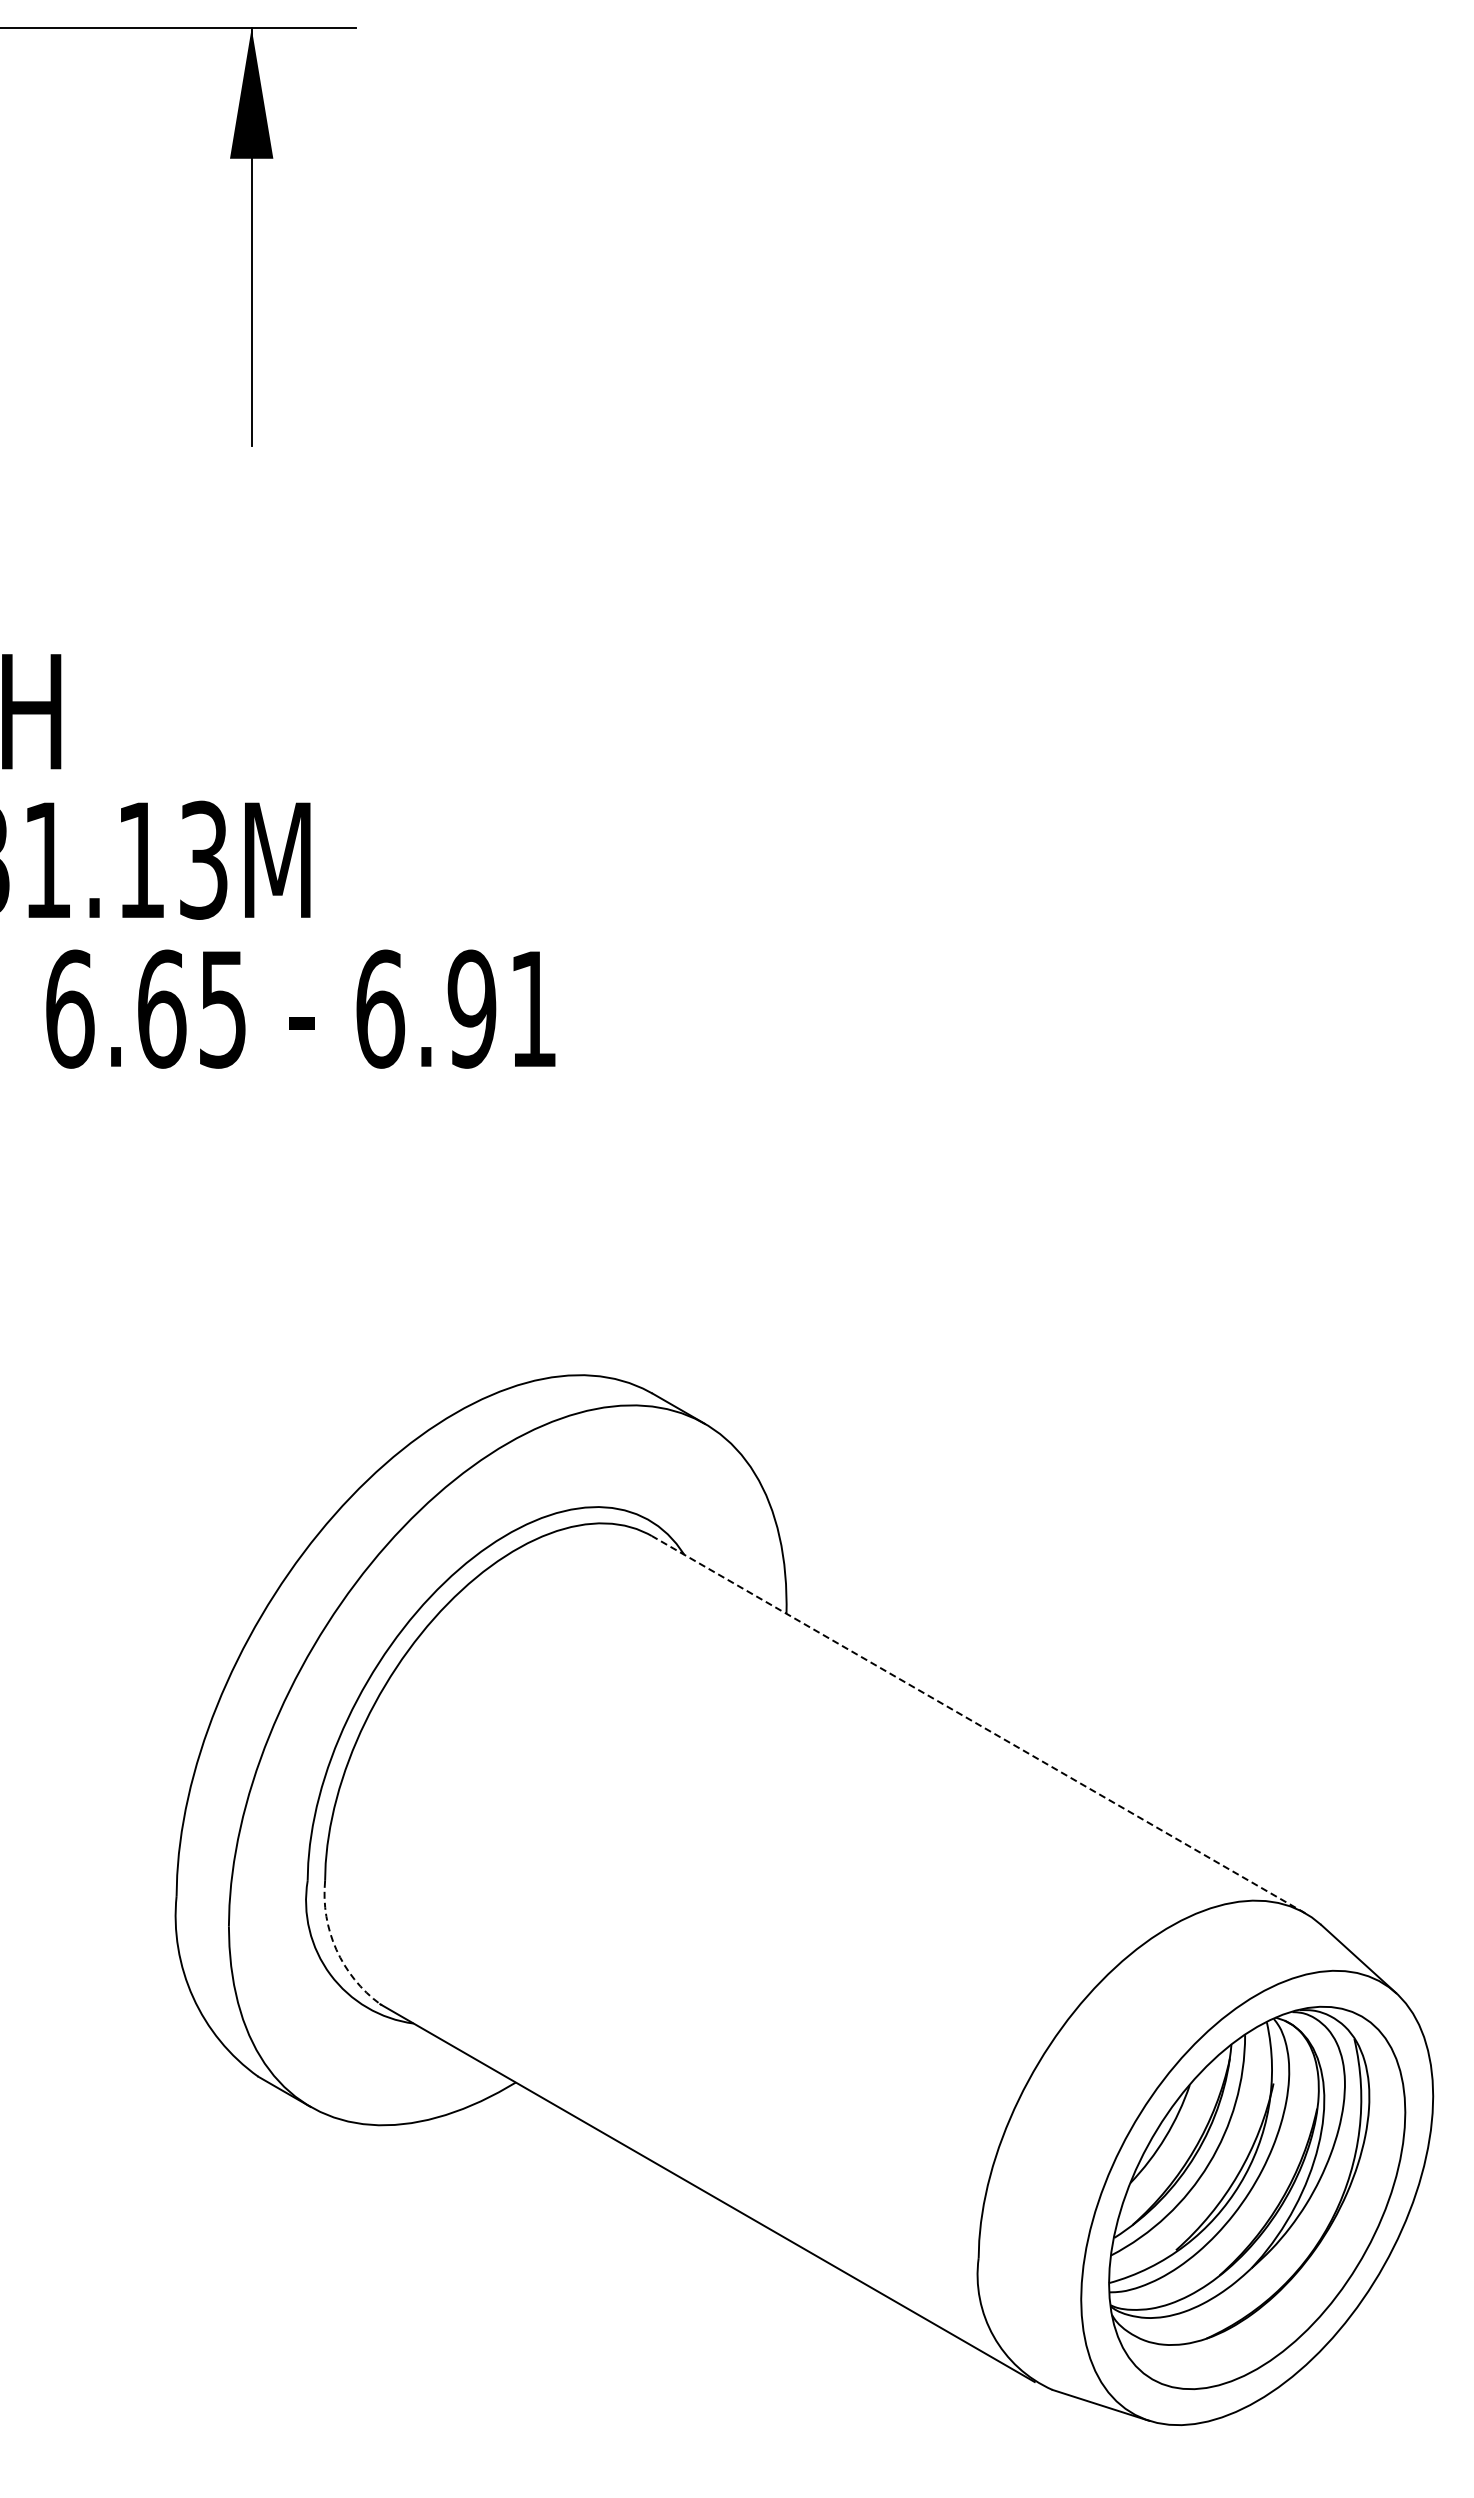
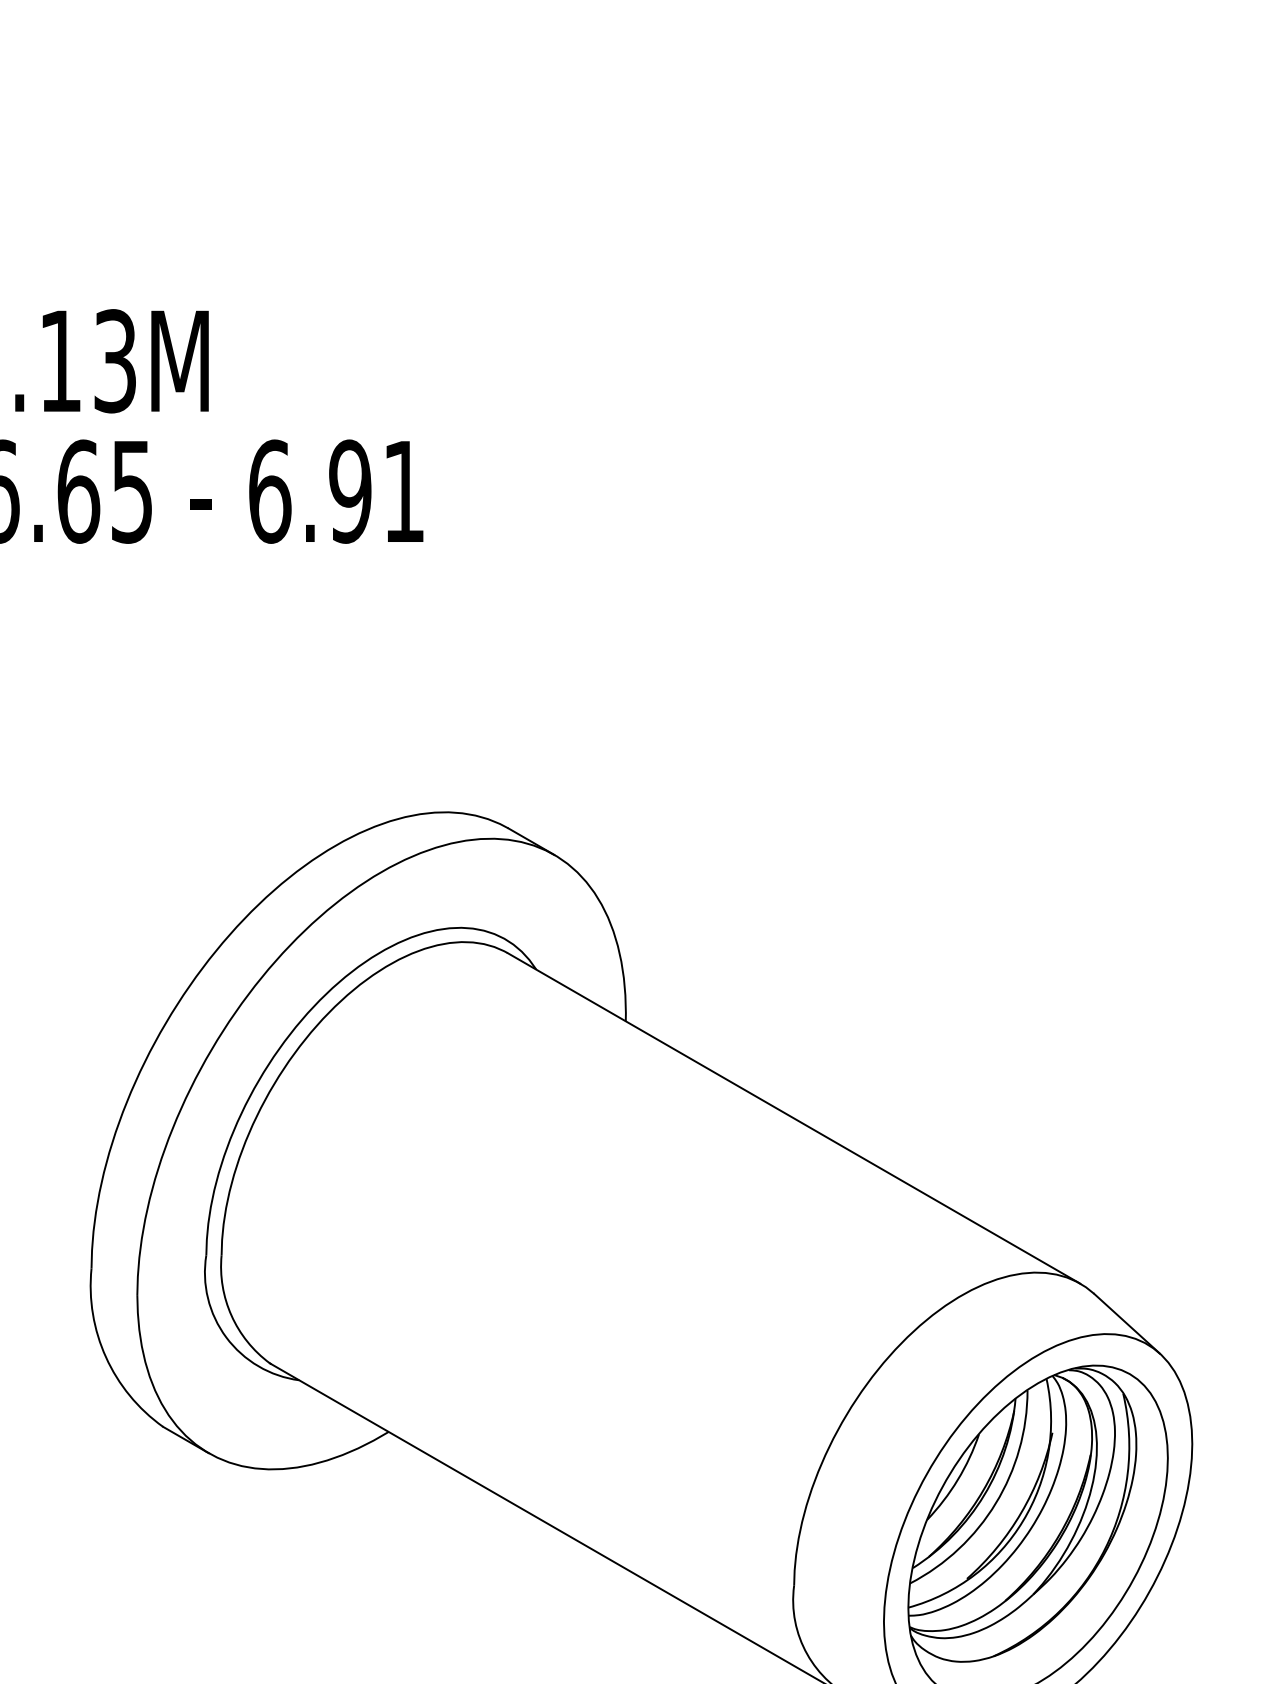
line: (978, 1724) -> (793, 1118), dashed -> solid
arc: (336, 1949) -> (231, 1315), dashed -> solid

